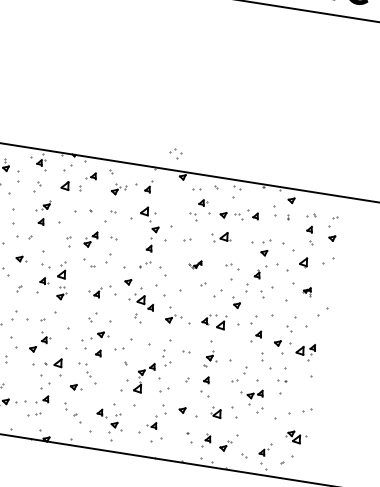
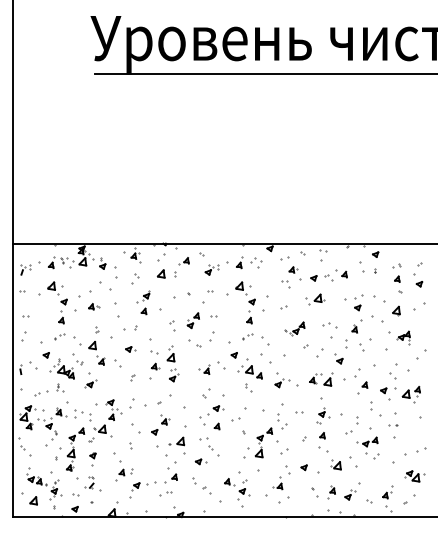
part: (176, 153) -> (256, 262), moved
part: (195, 263) -> (294, 328), size x1.67
part: (306, 291) -> (403, 337), size x1.67

